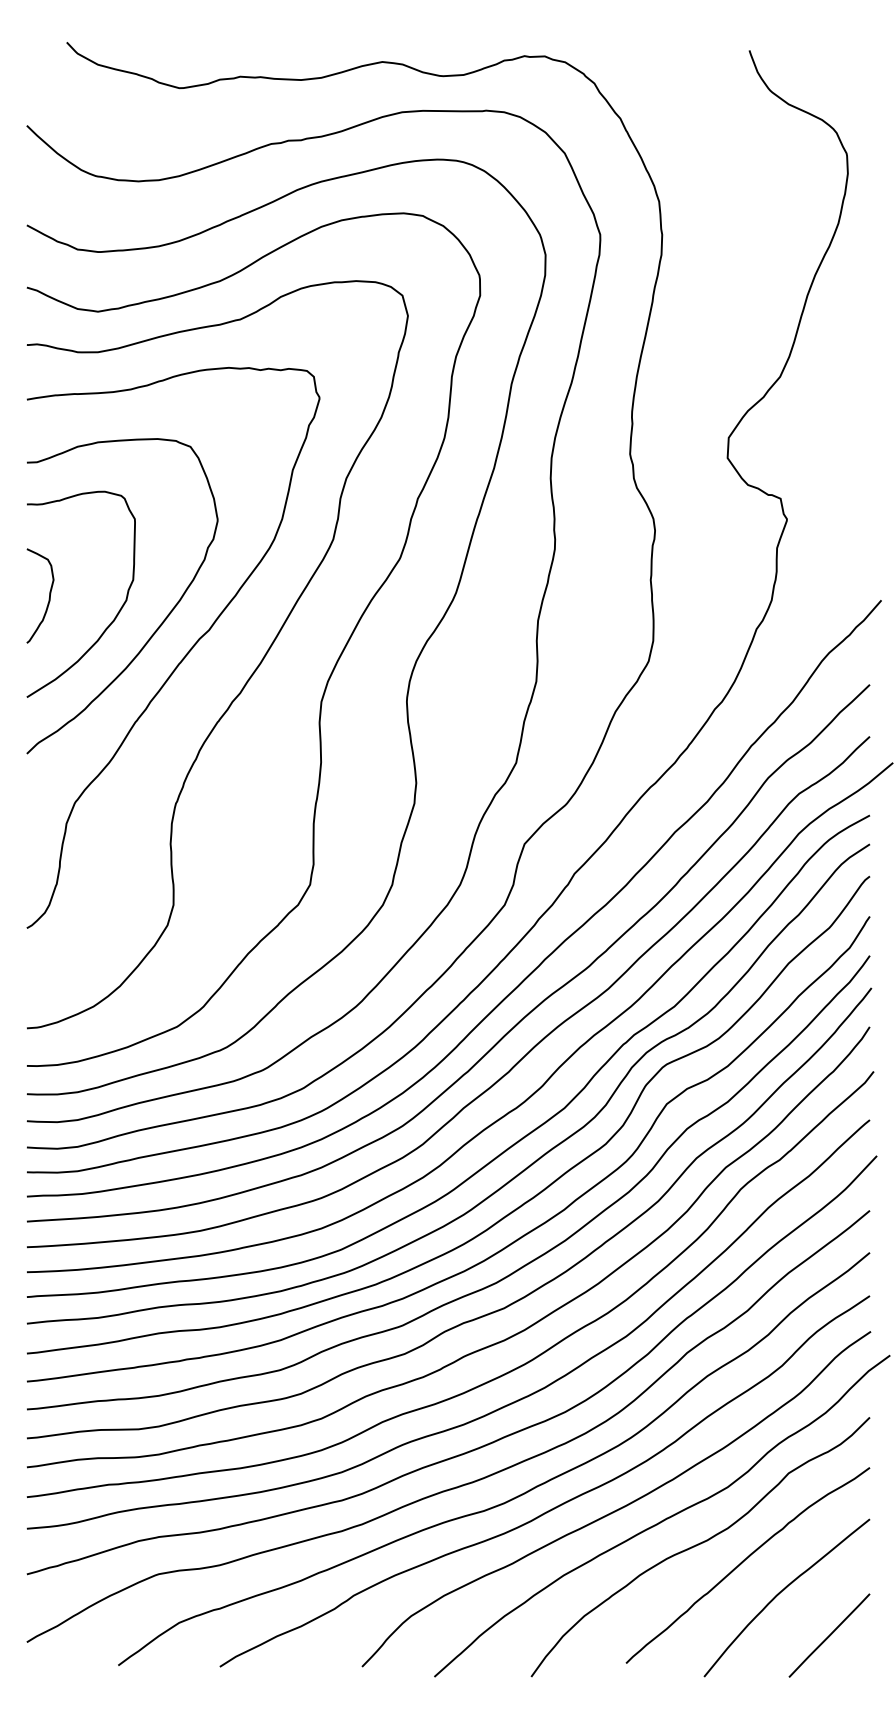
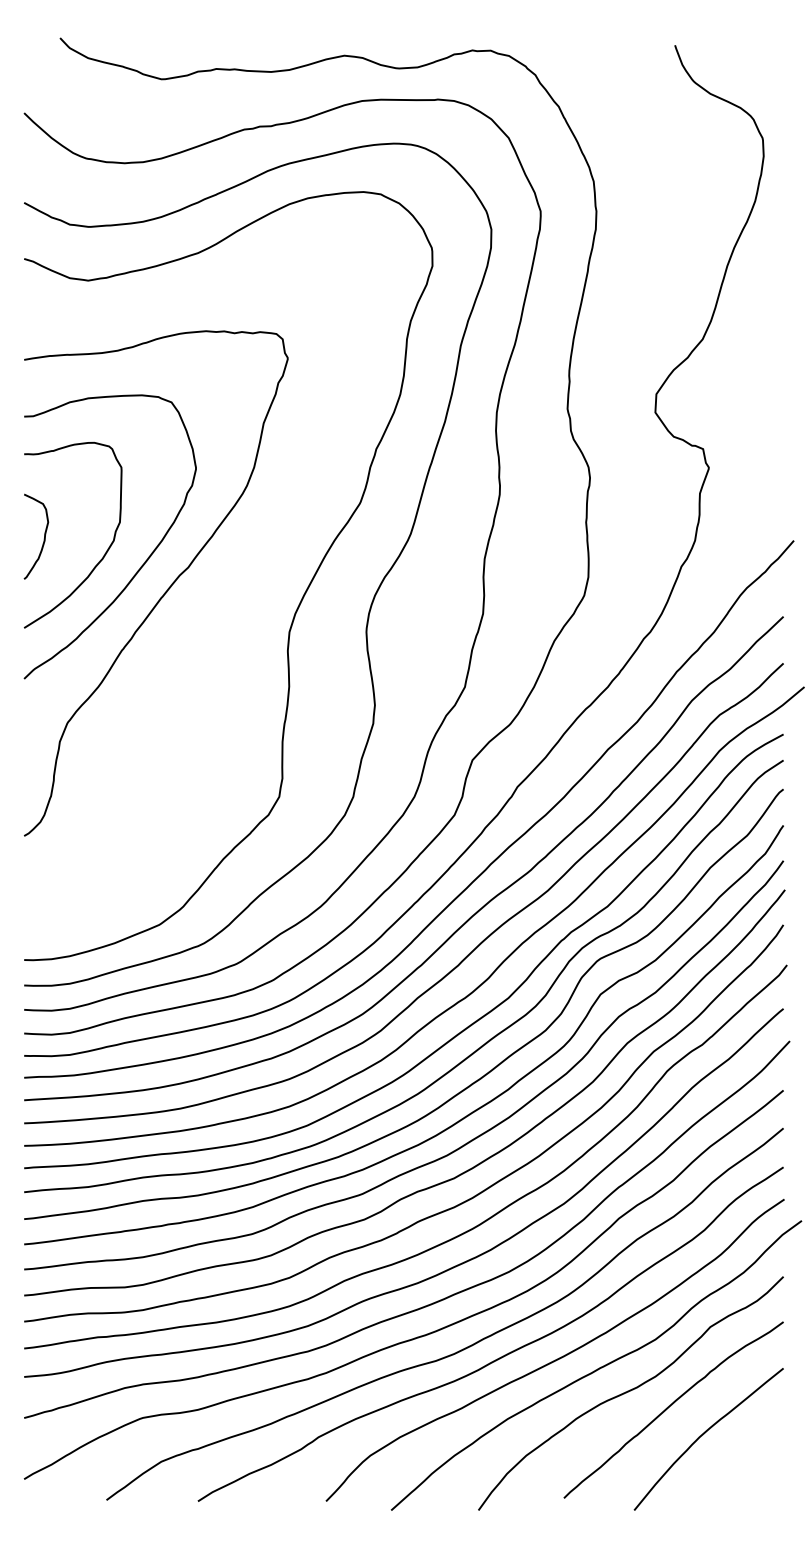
curve: (247, 679) -> (222, 611), removed
line: (829, 1635) -> (747, 1473), removed

